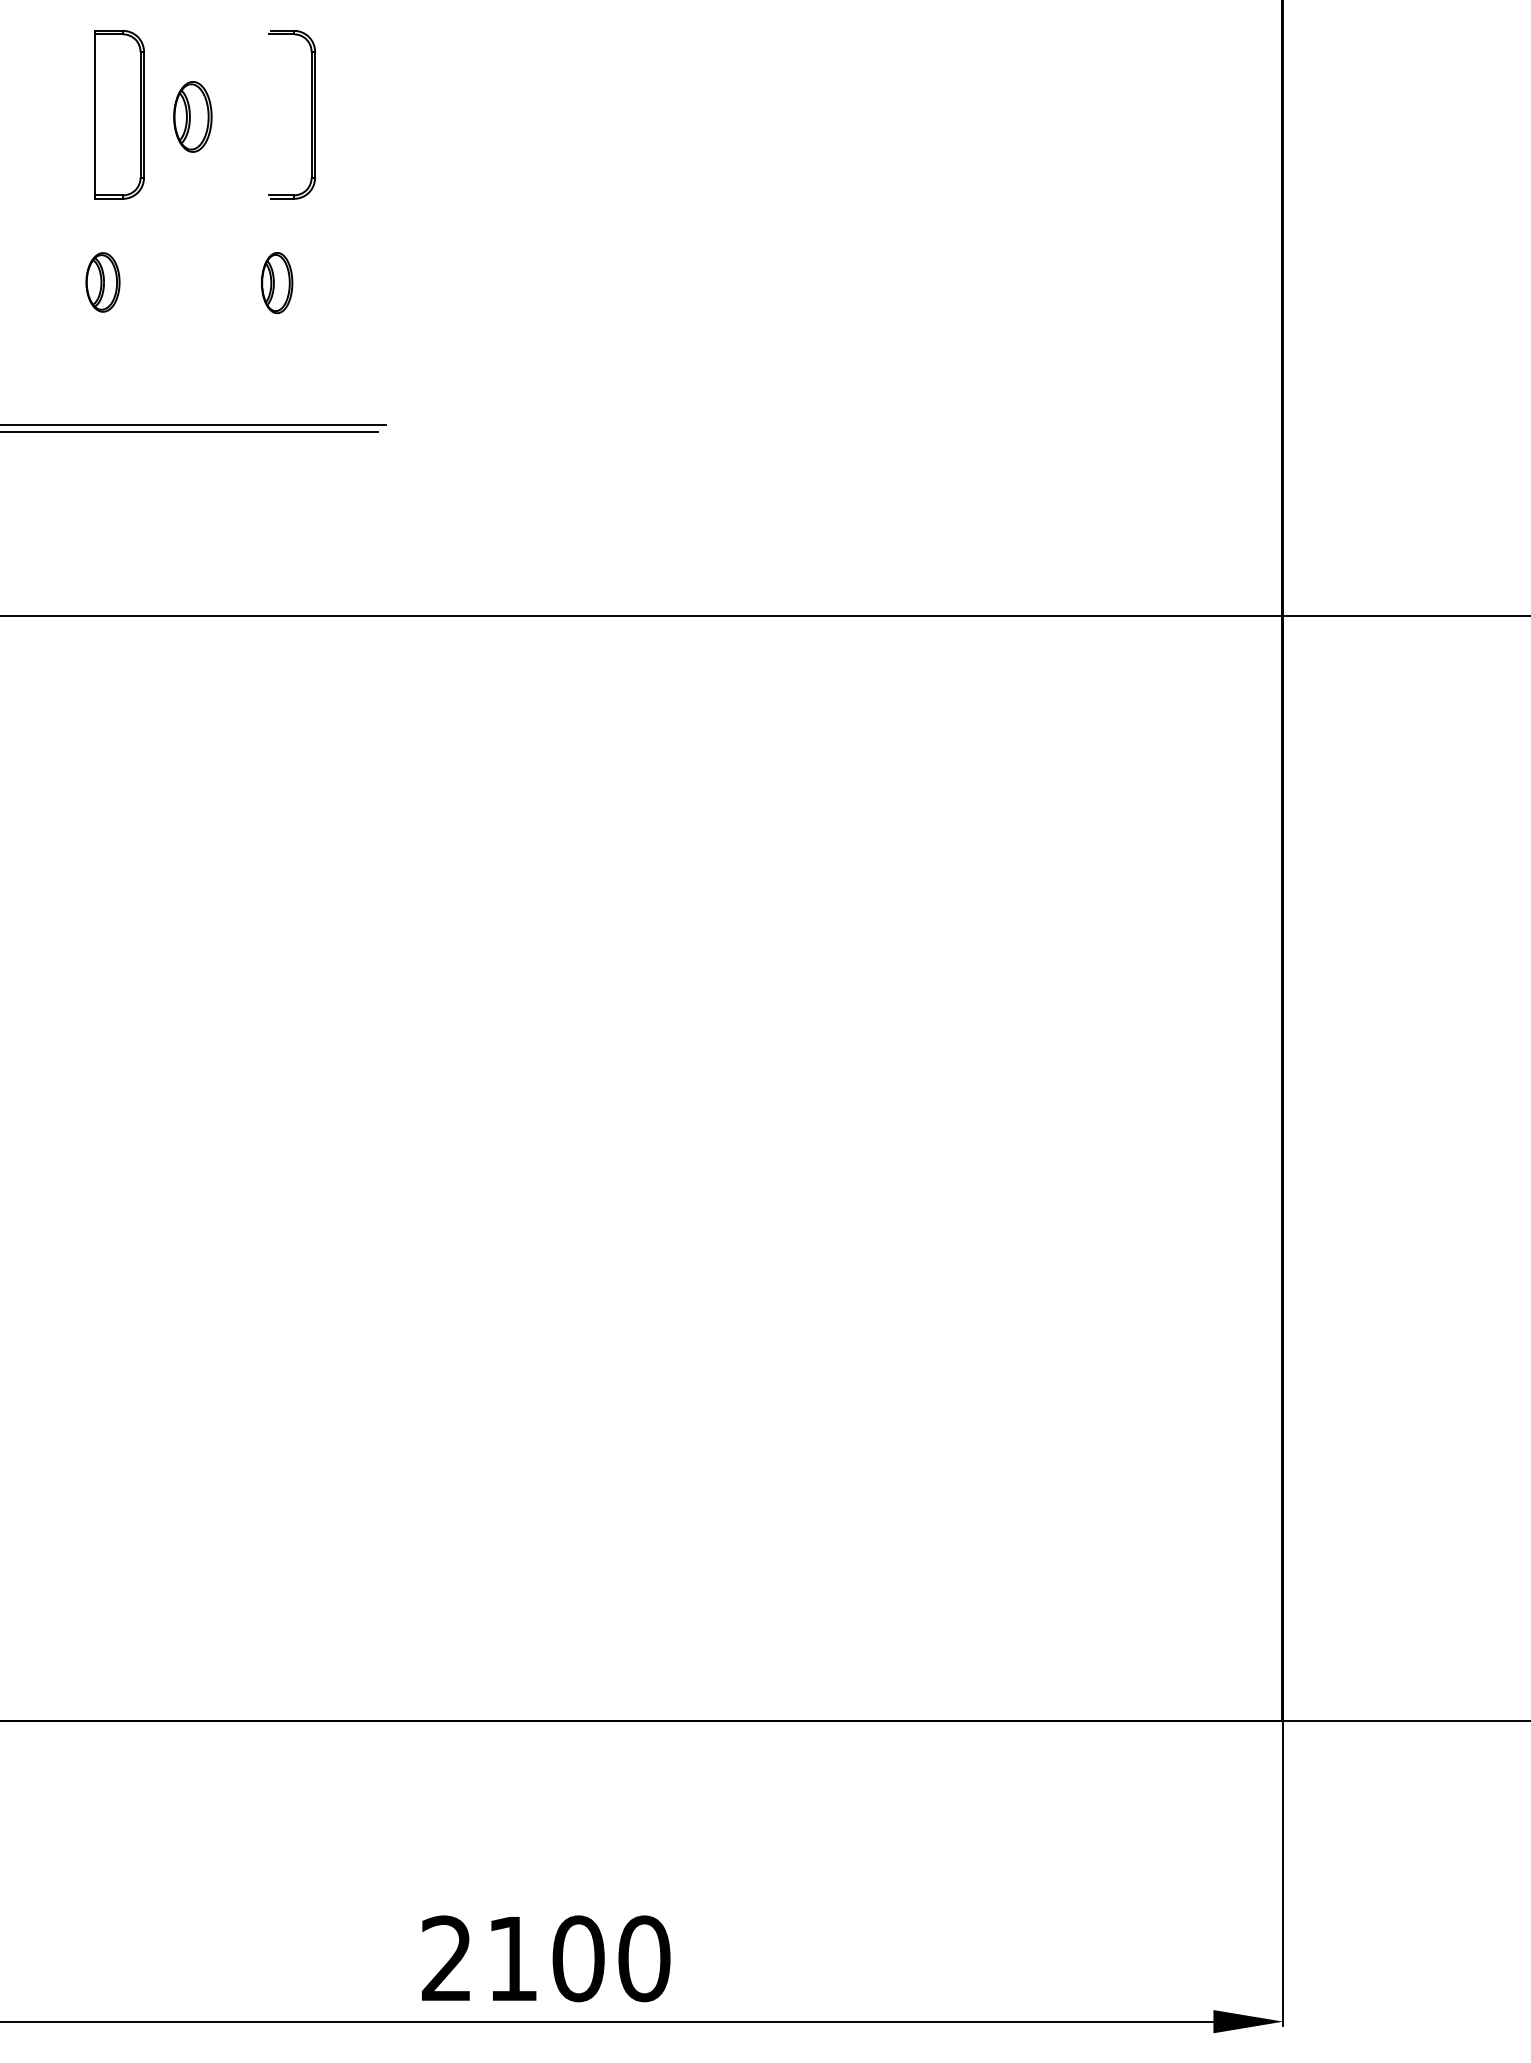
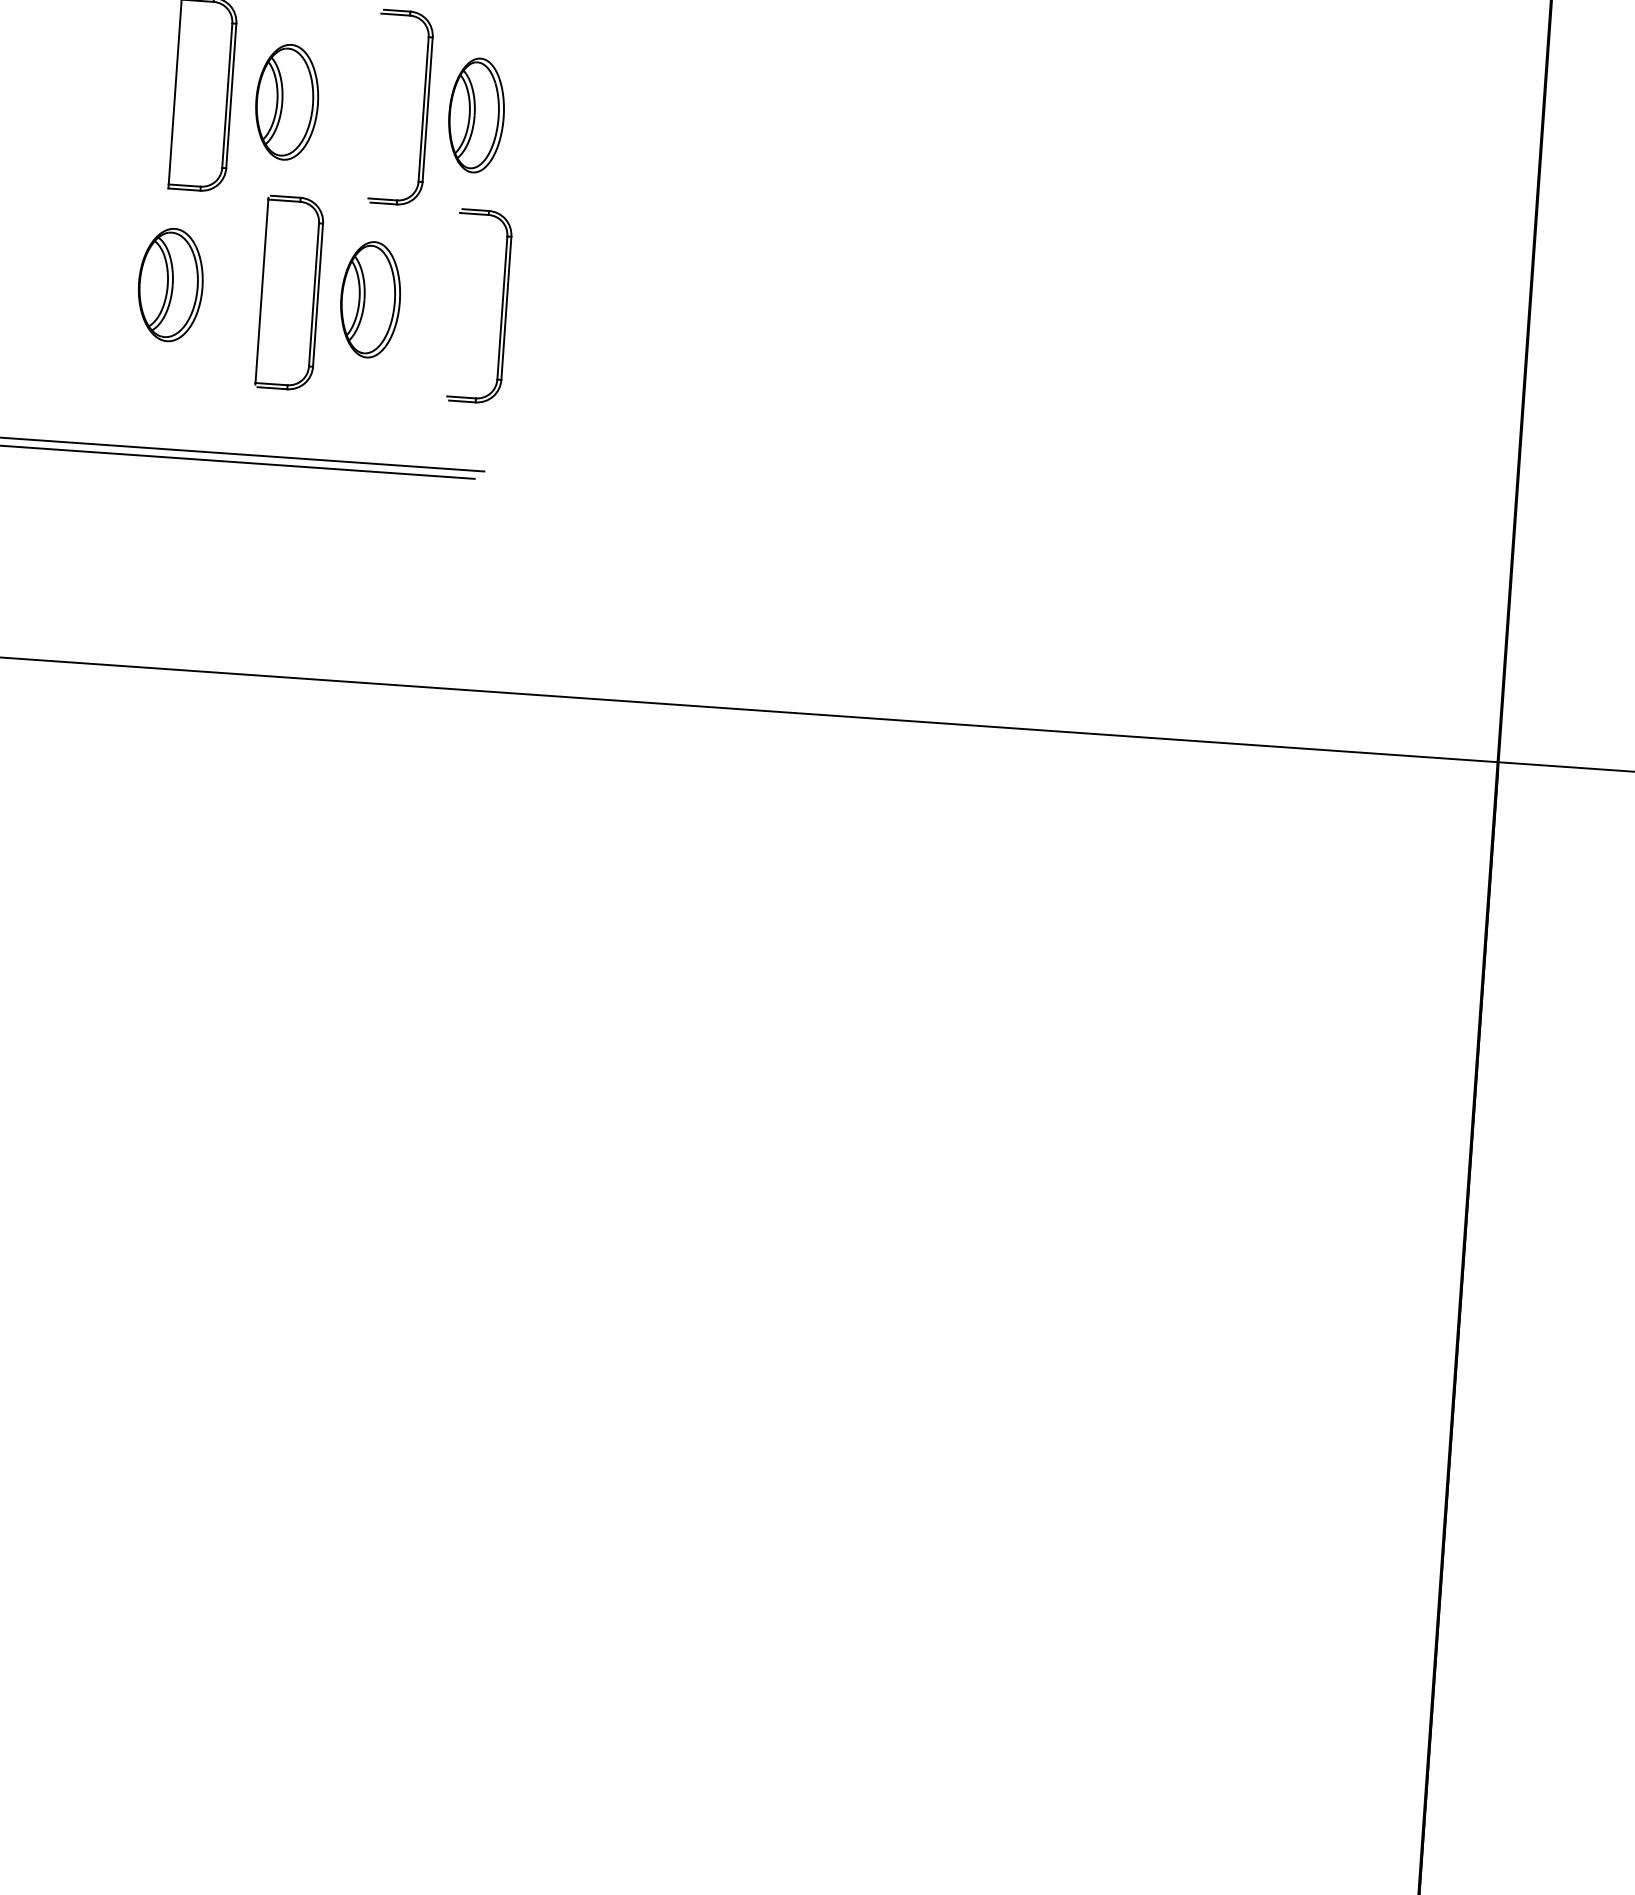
part: (192, 116) -> (286, 101), size x1.43
part: (357, 116) -> (476, 115), added
part: (102, 282) -> (170, 285), size x1.67
part: (206, 282) -> (289, 293), added
part: (276, 282) -> (369, 299), size x1.67
part: (391, 282) -> (501, 308), added

